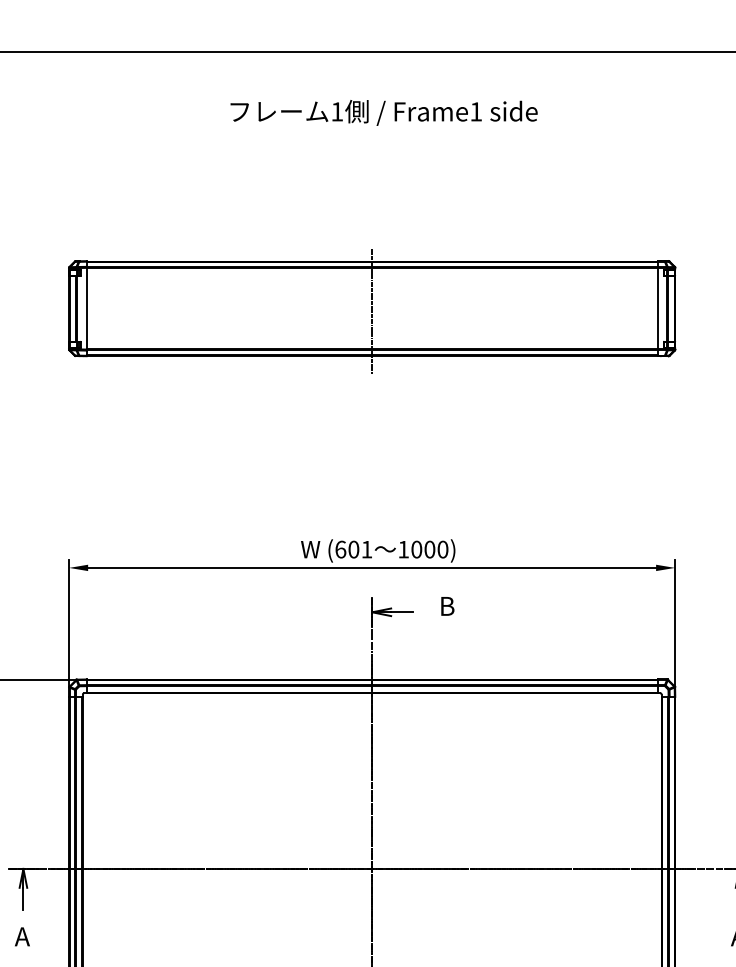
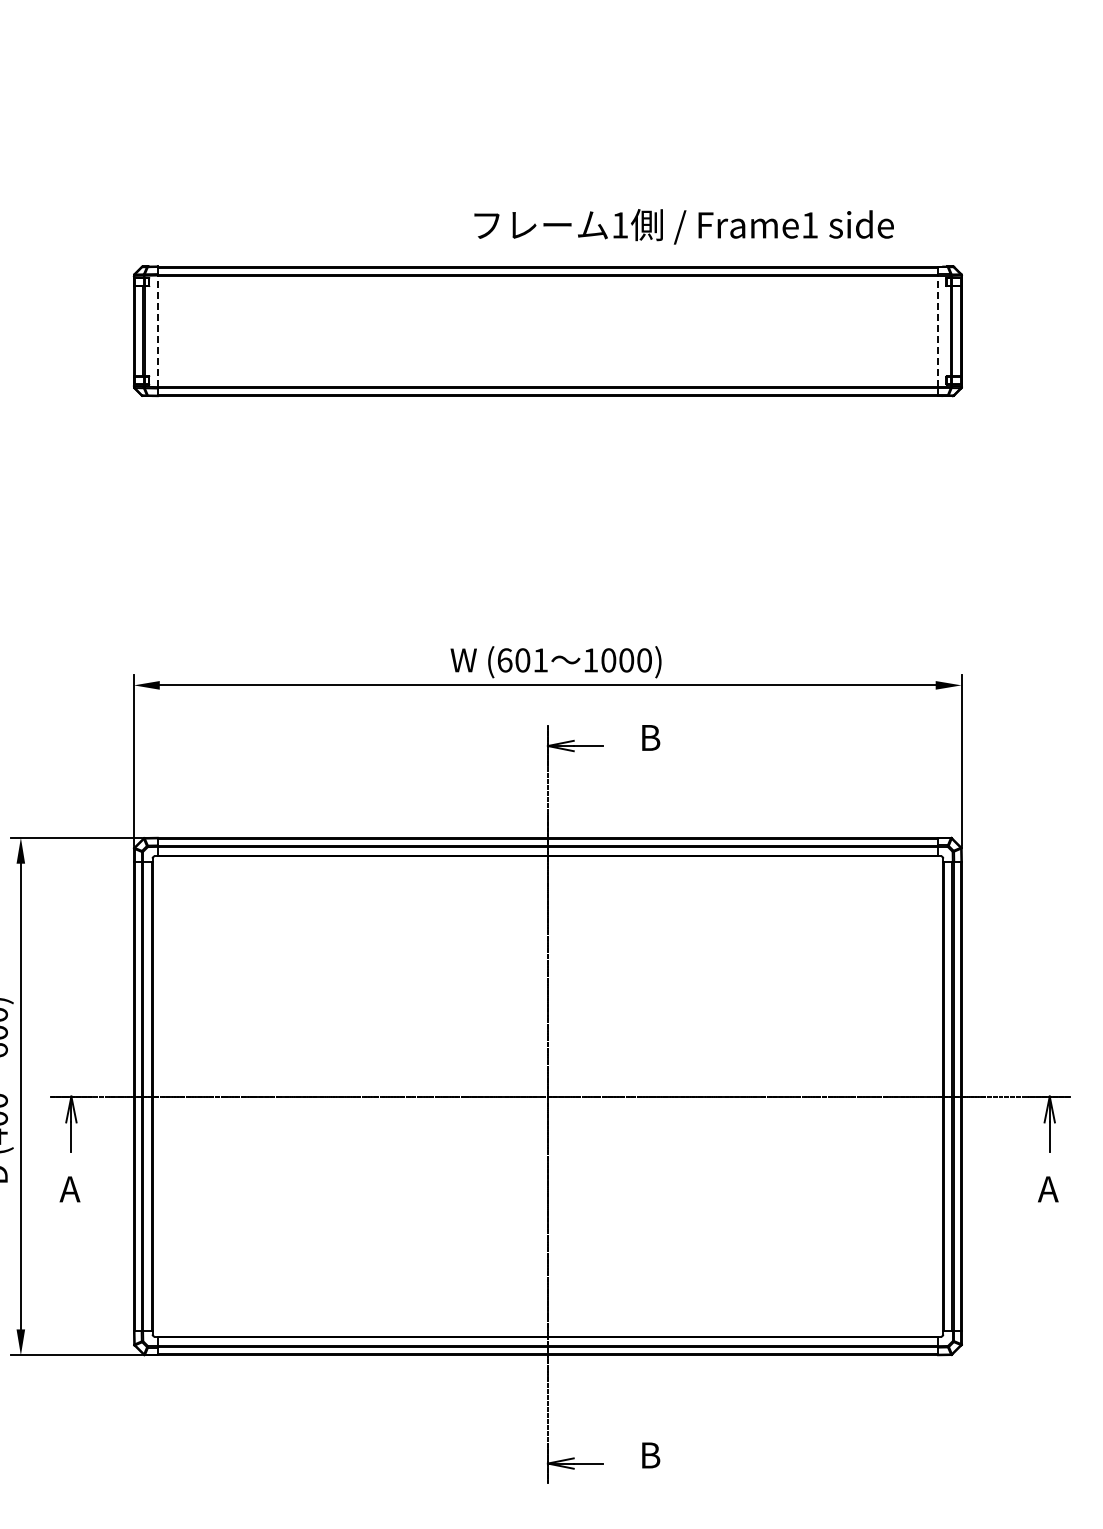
text: (383, 112) -> (683, 226), moved
line: (86, 308) -> (157, 331), solid -> dashed
line: (658, 308) -> (938, 330), solid -> dashed
line: (371, 311) -> (547, 335), removed

